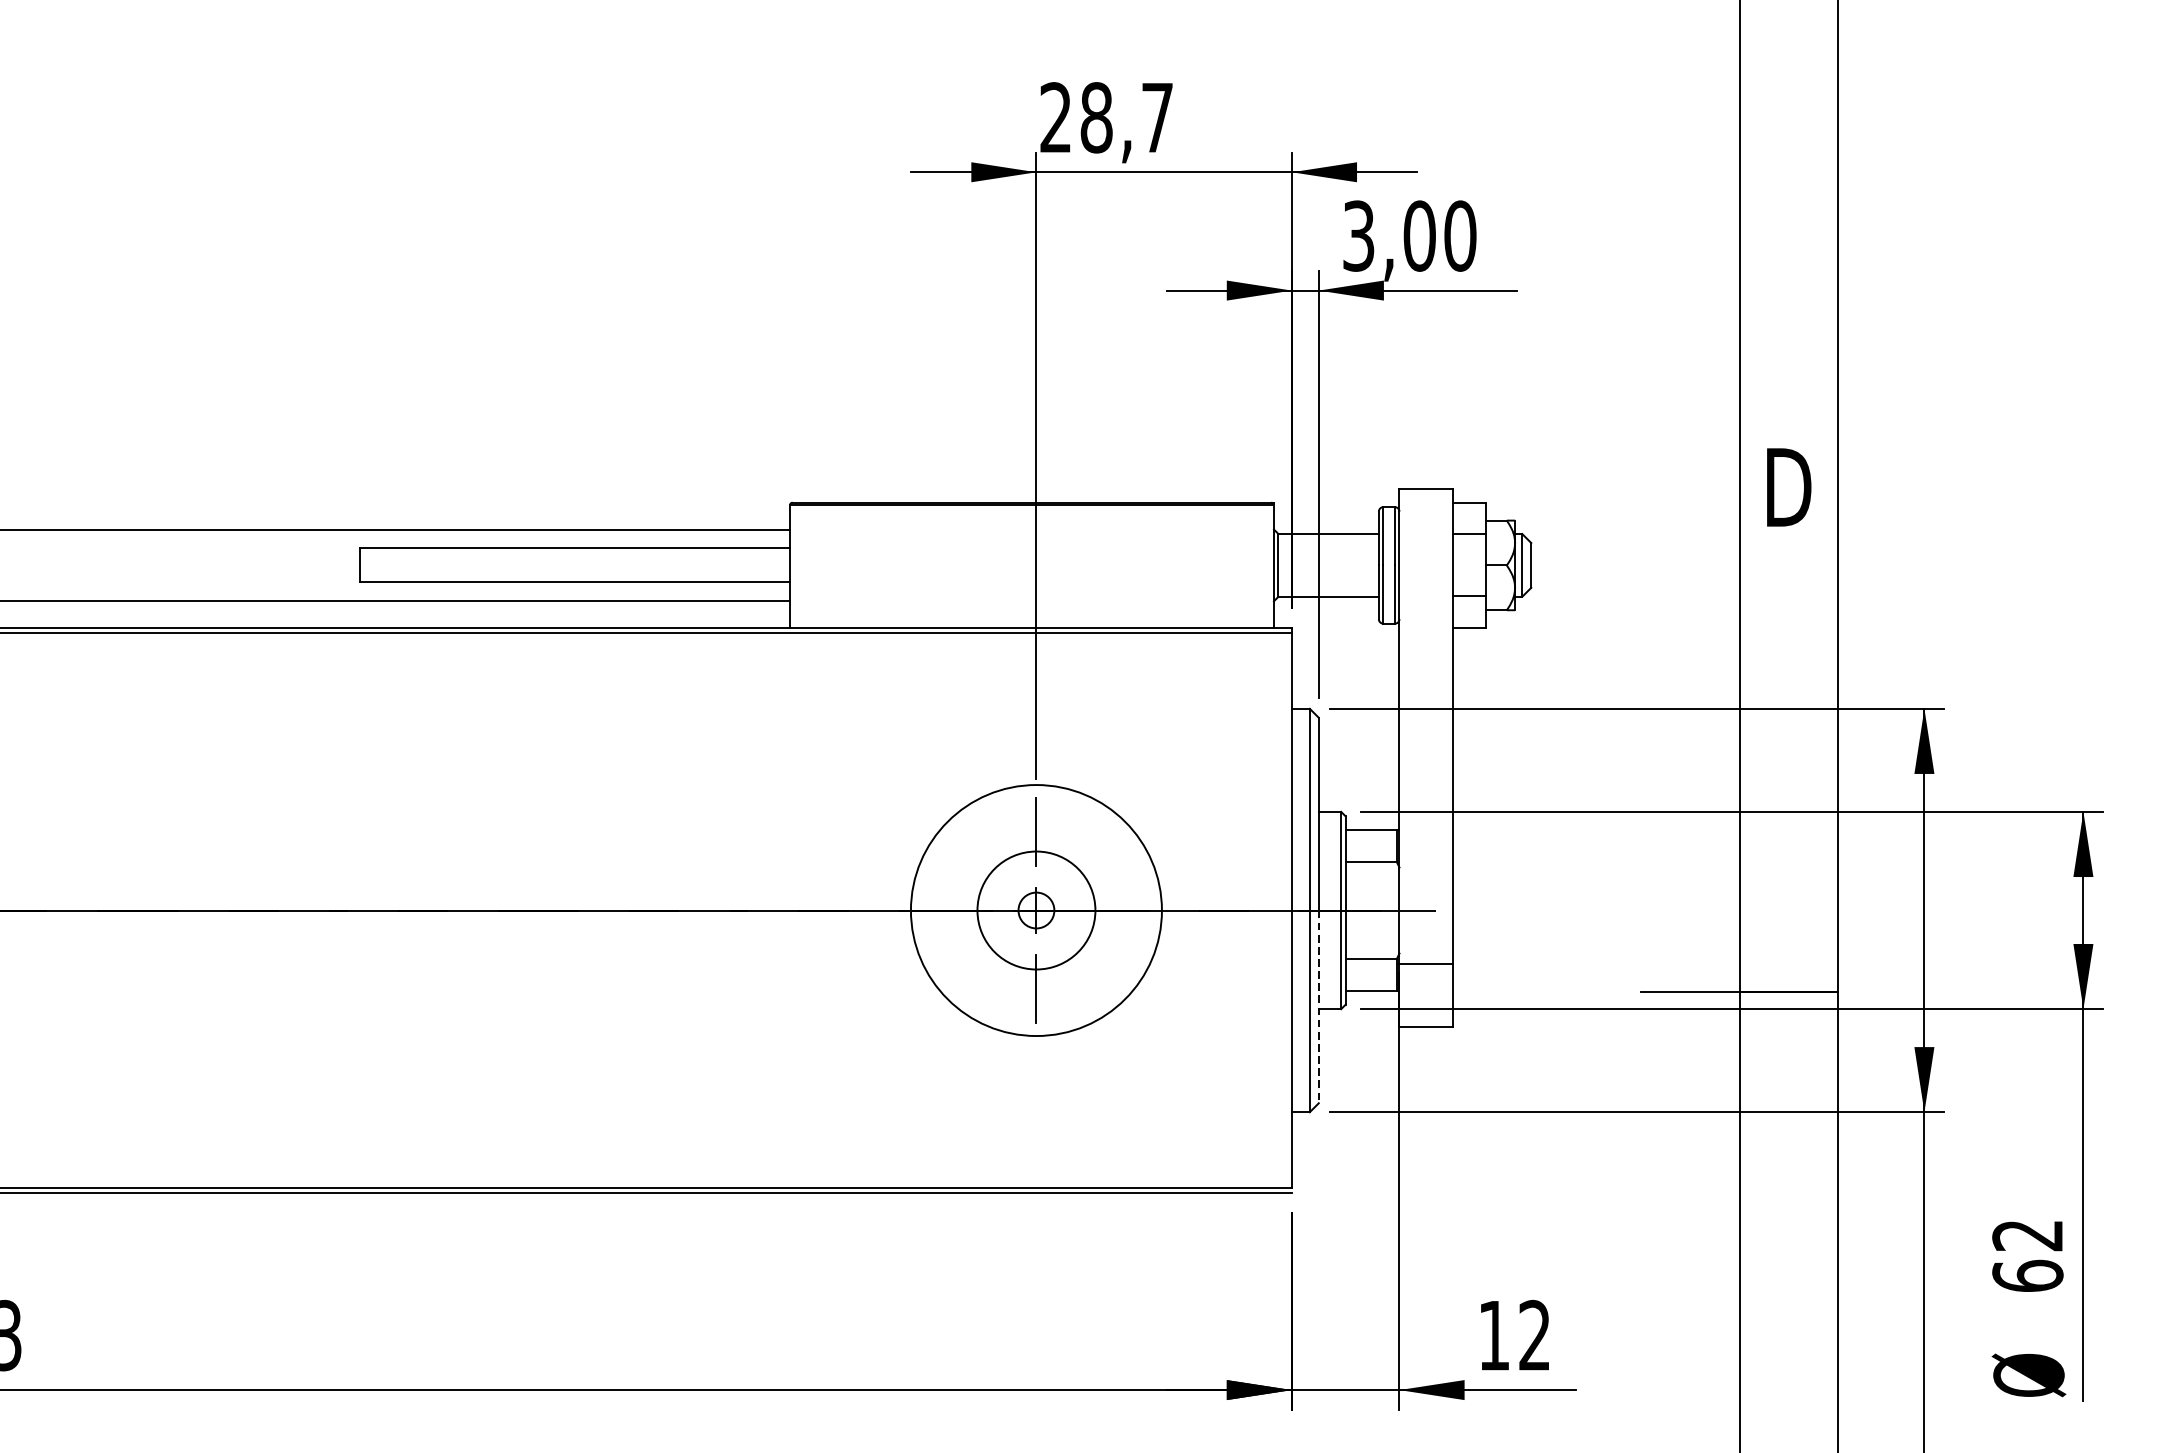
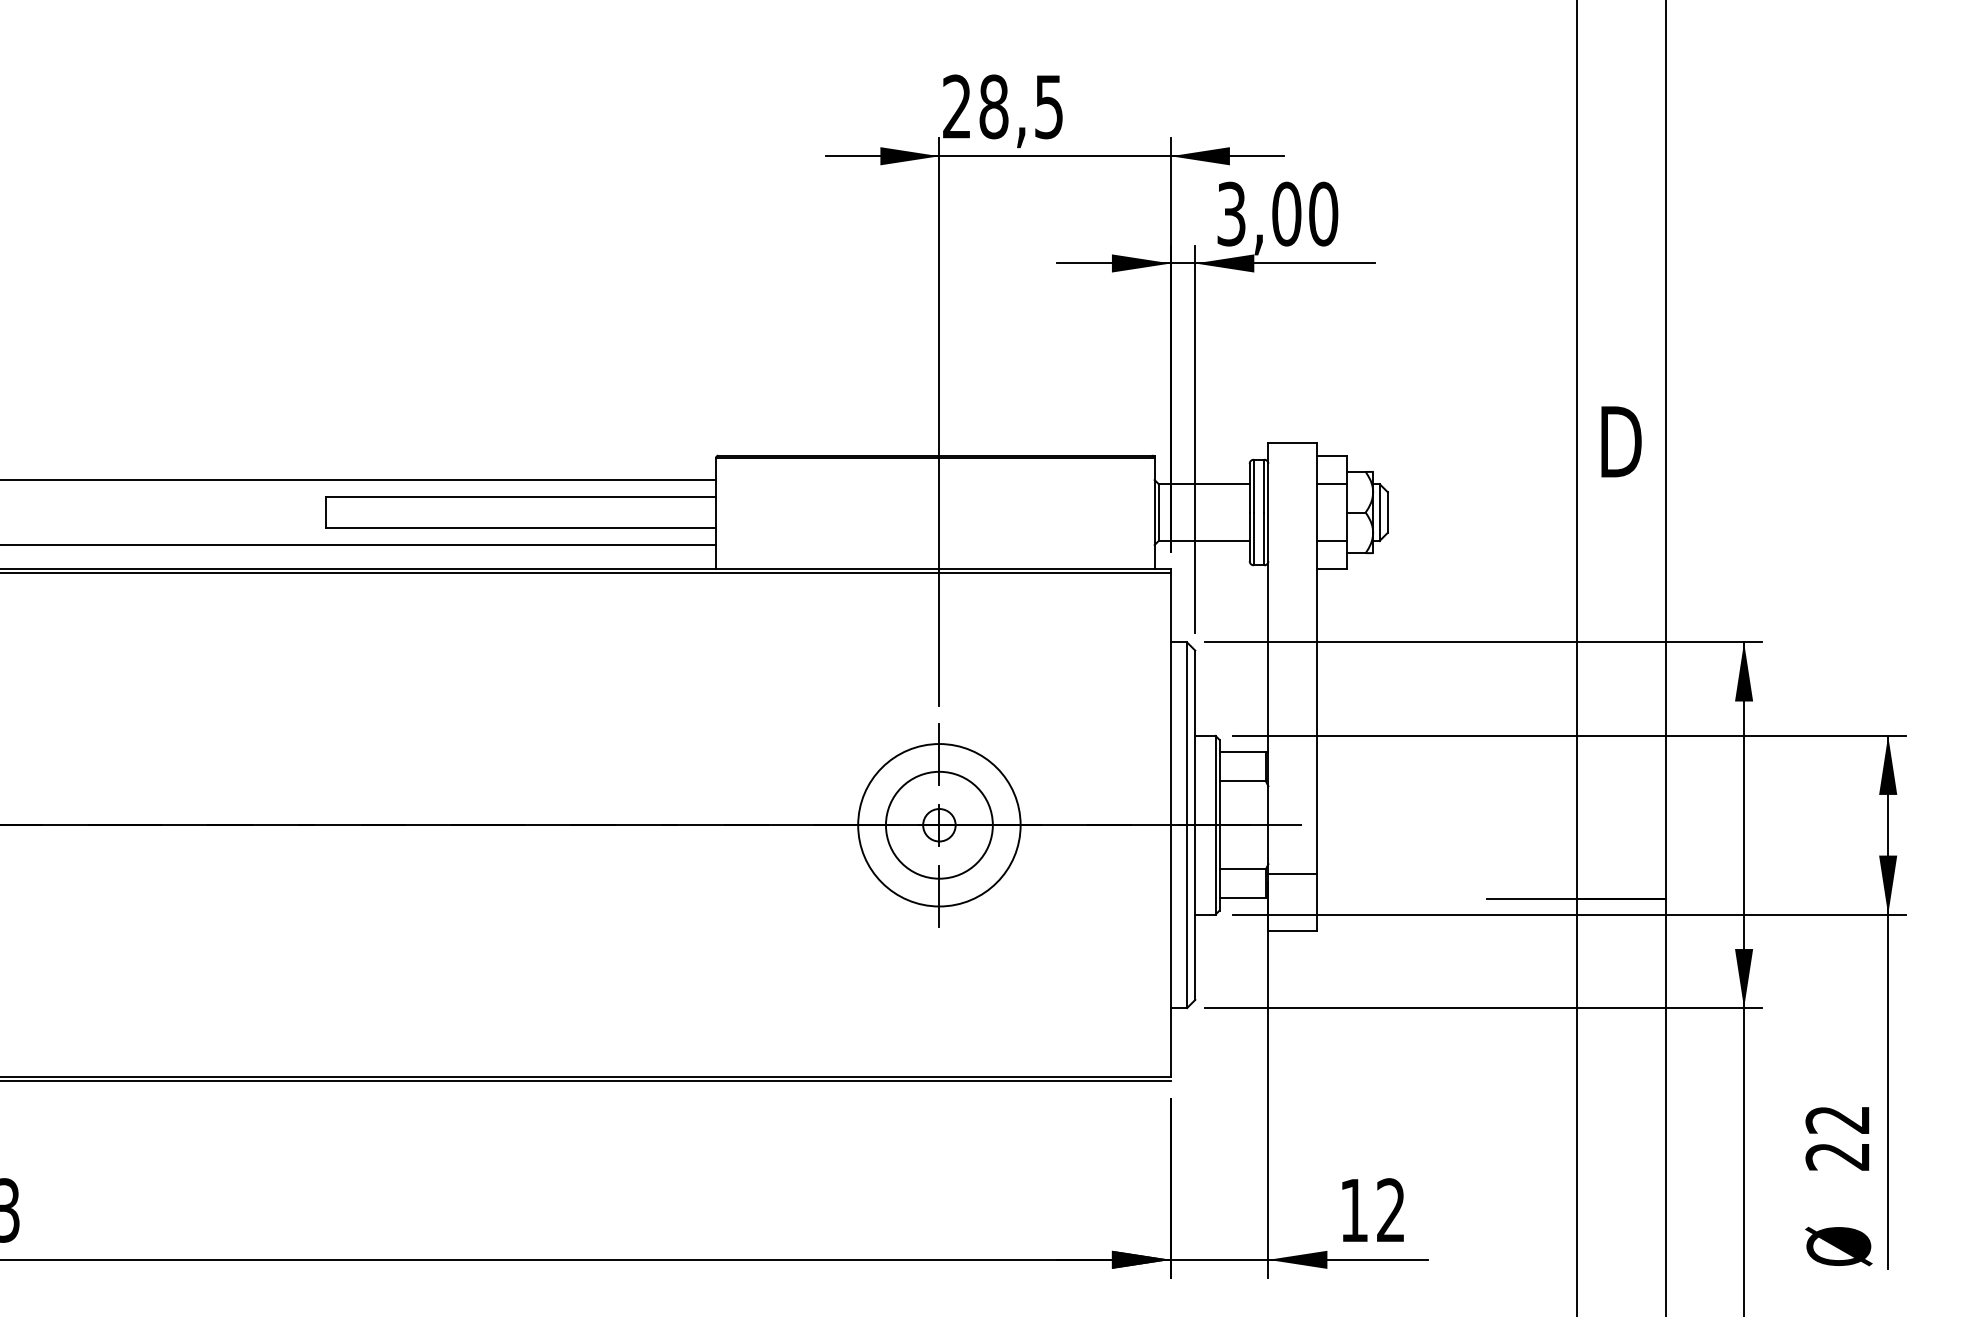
text: (1156, 118) -> (1048, 107), 28,7 -> 28,5
circle: (1036, 910) -> (939, 825), size x0.71
line: (1319, 1007) -> (1195, 913), dashed -> solid
text: (2027, 1274) -> (1837, 1155), 62 -> 22

